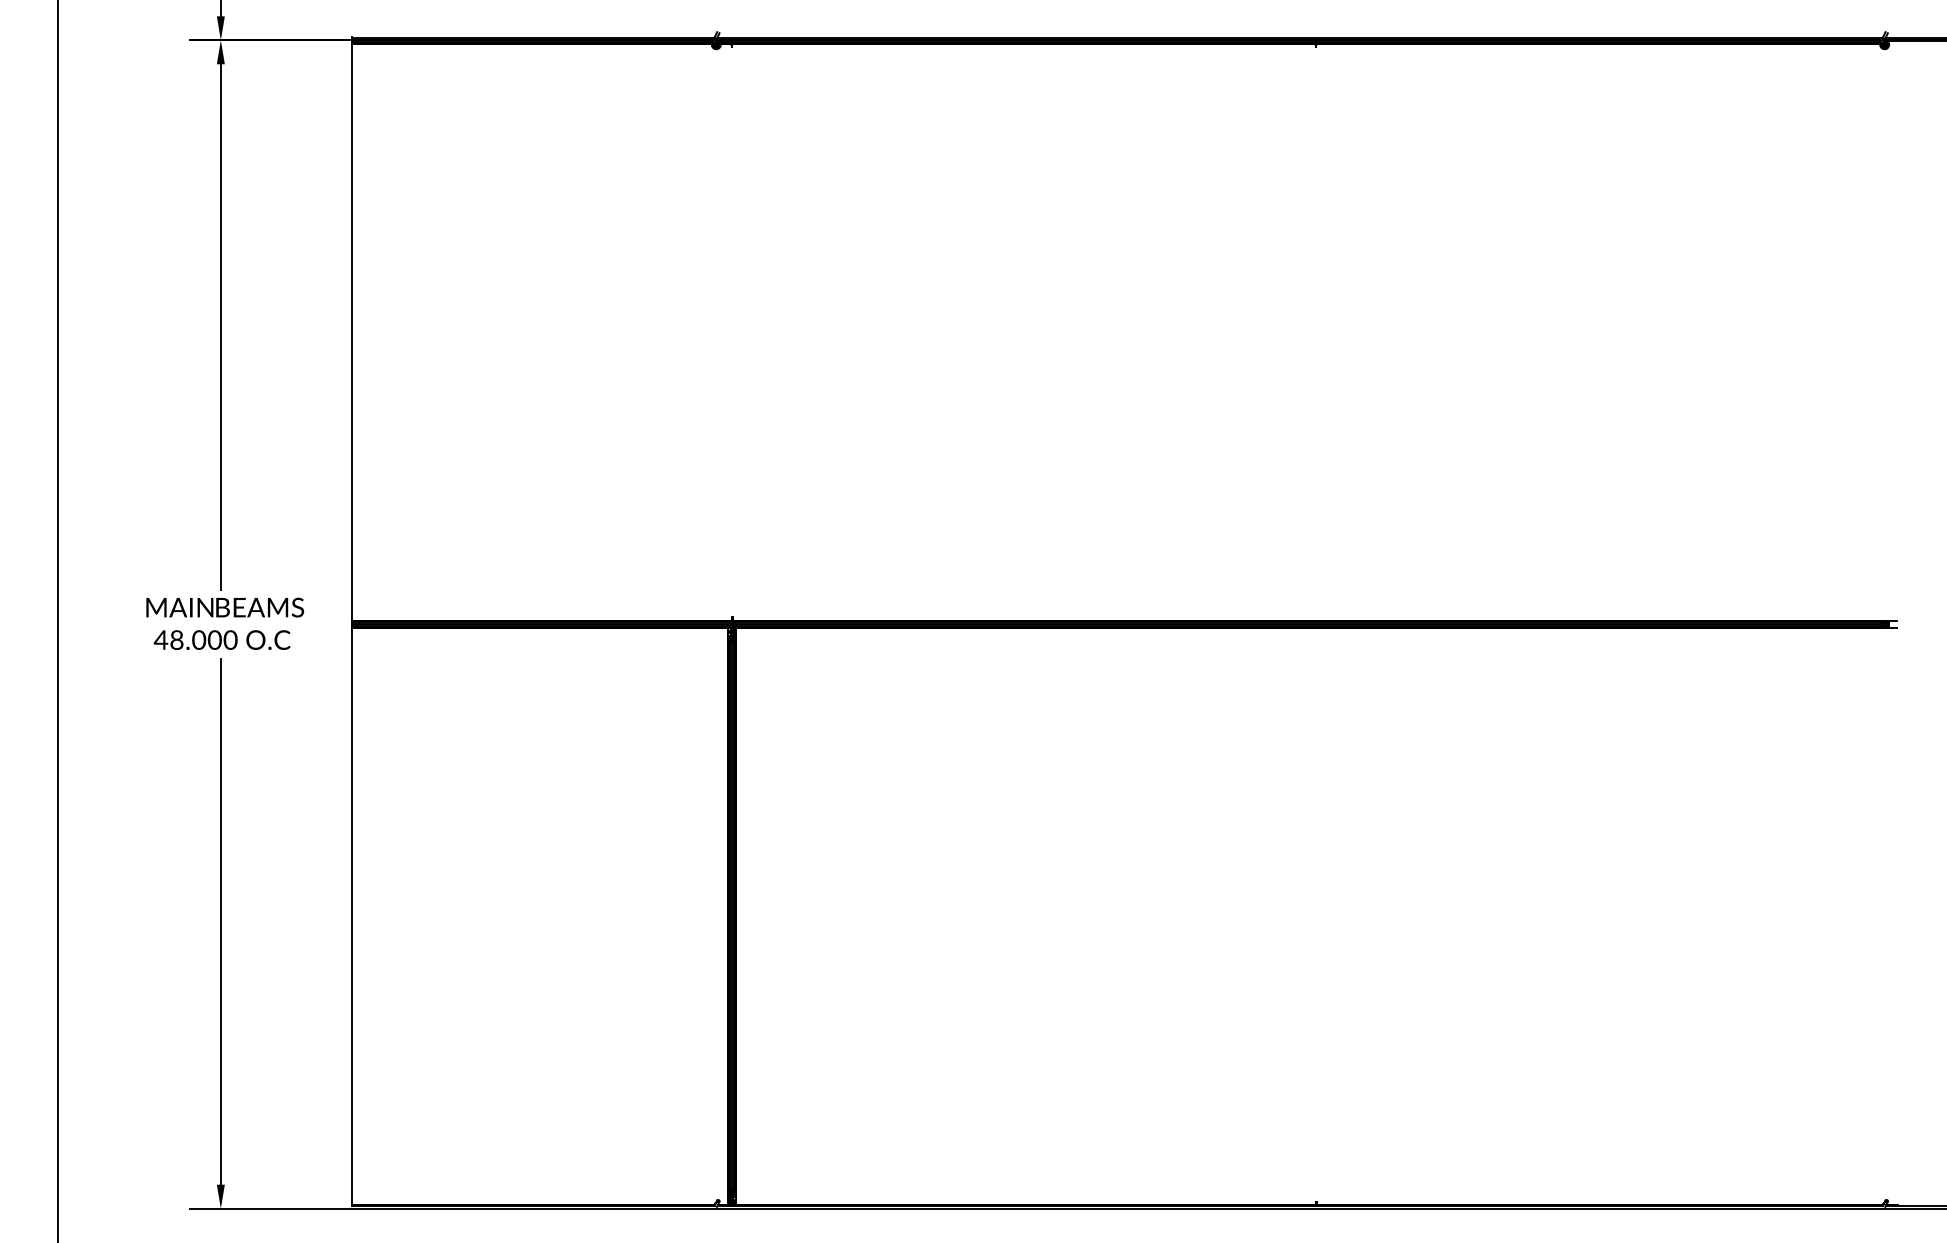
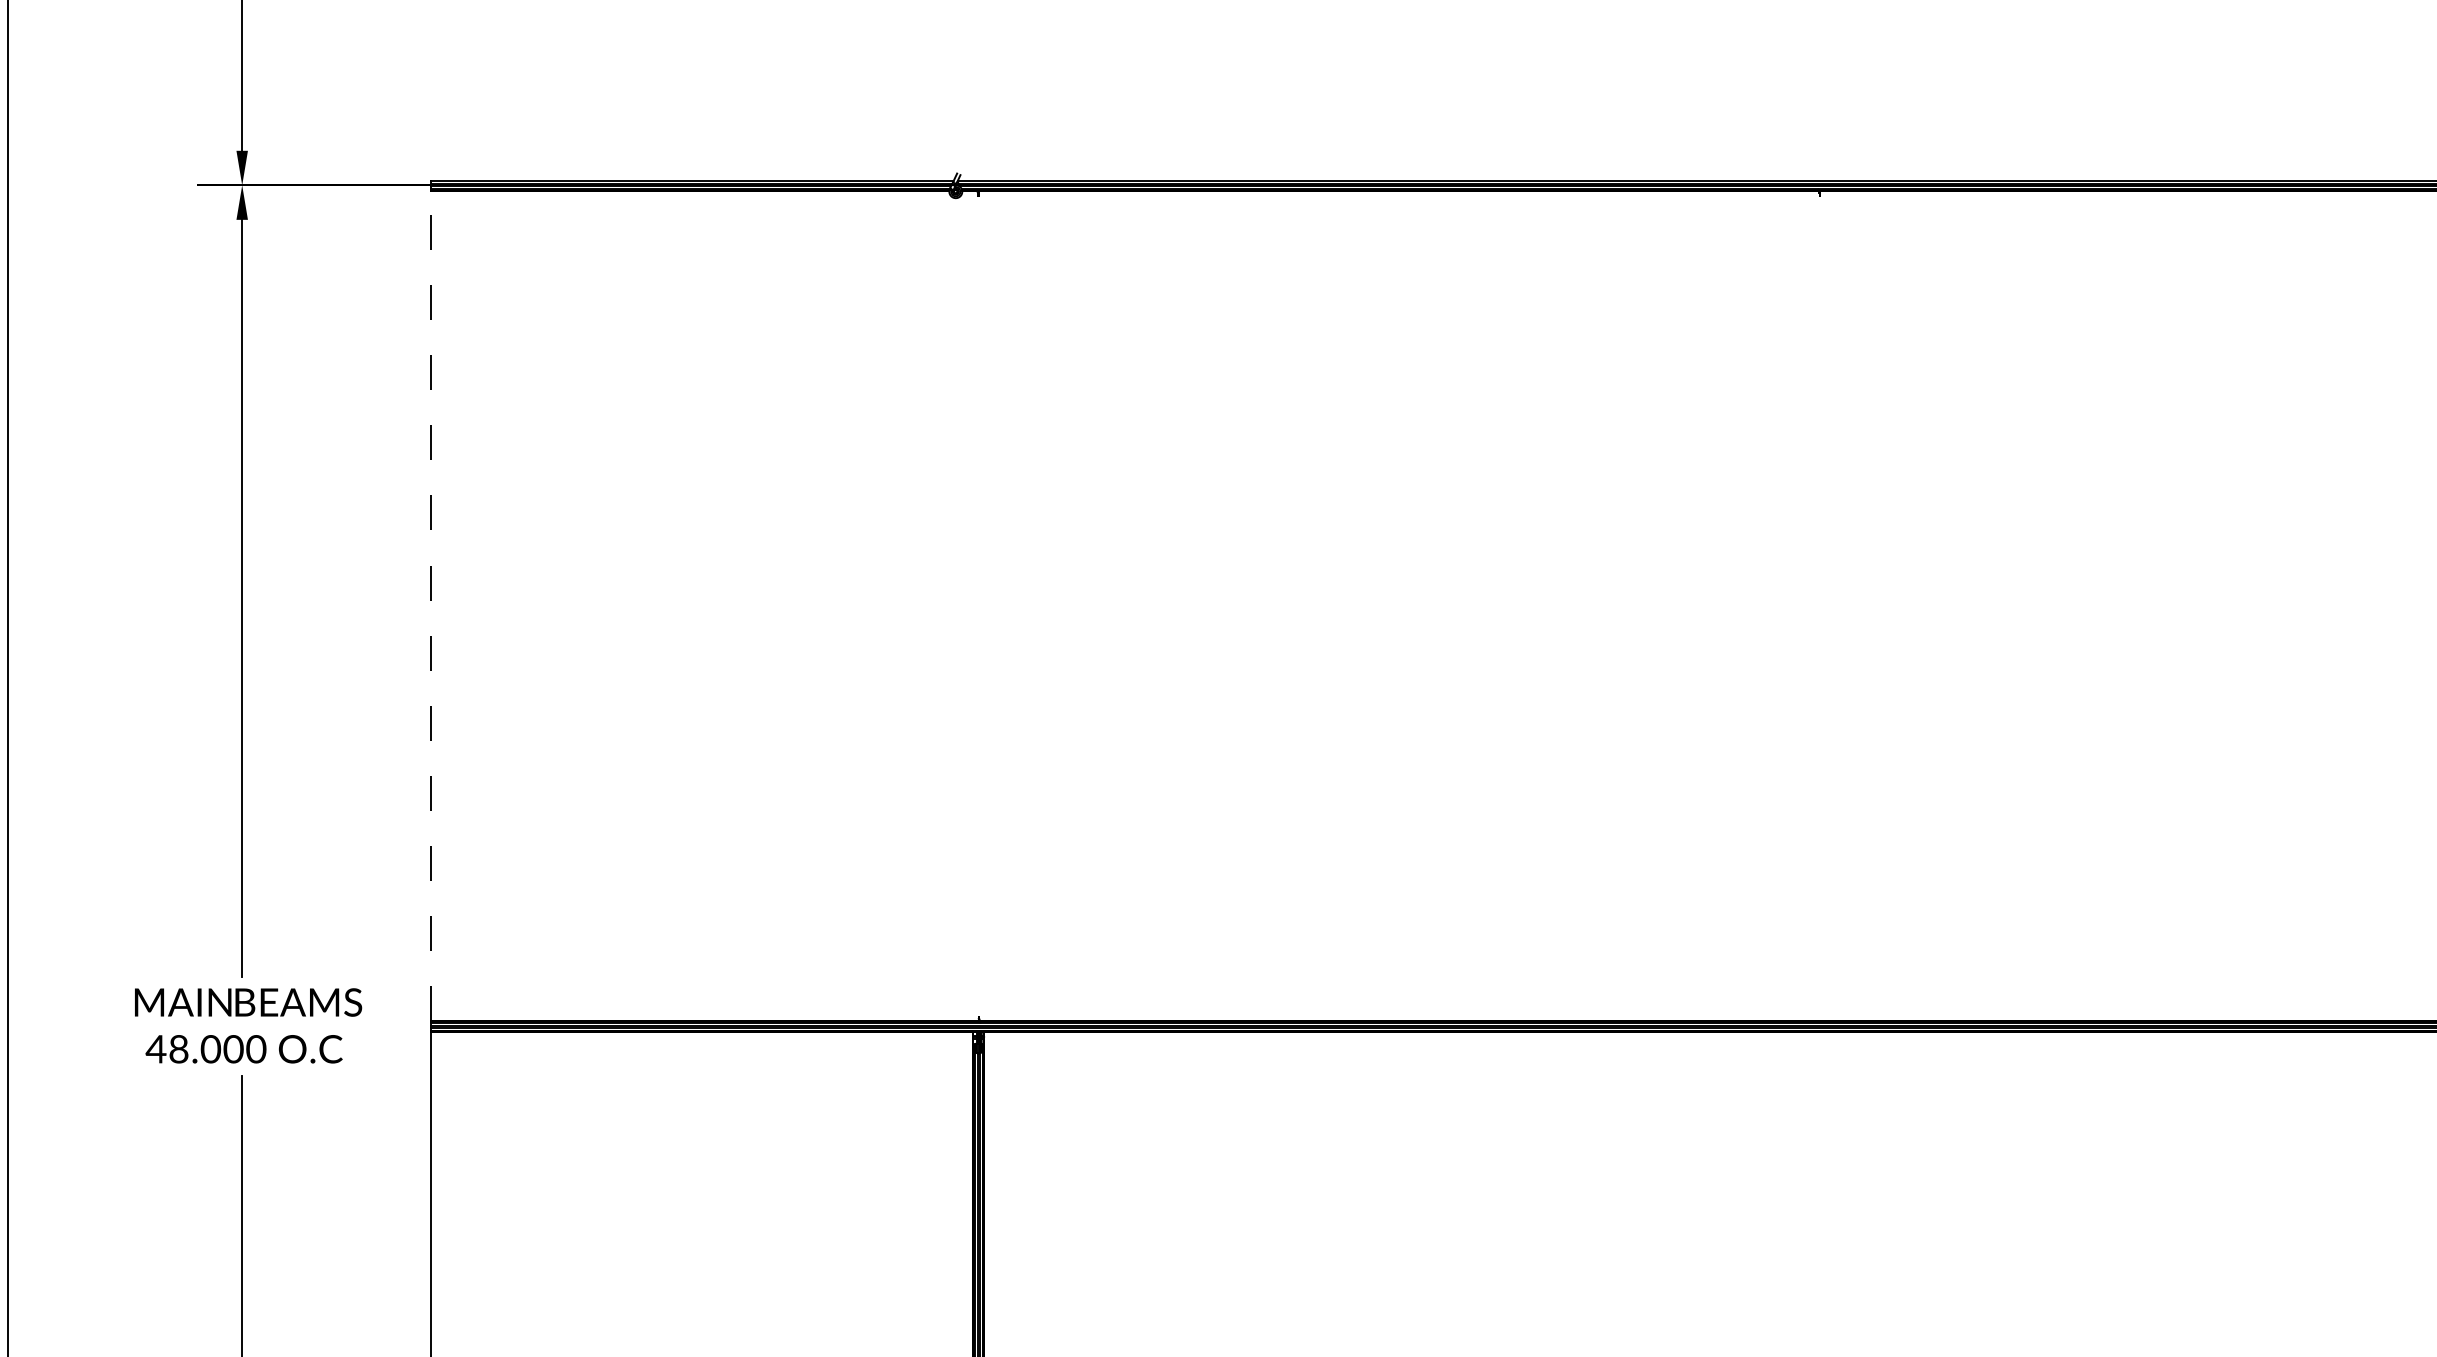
line: (352, 331) -> (431, 604), solid -> dashed

